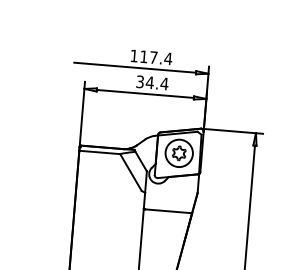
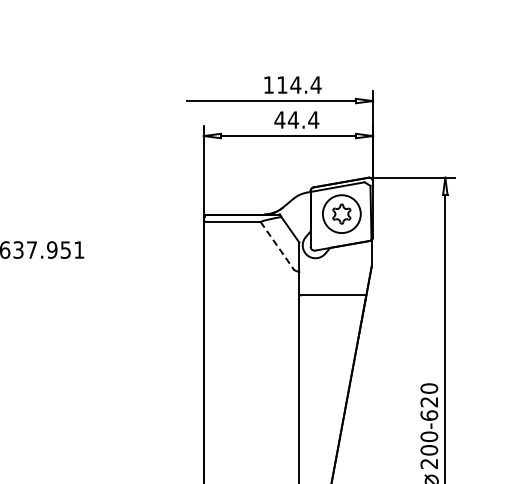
text: (153, 57) -> (295, 84), 117.4 -> 114.4
text: (139, 81) -> (279, 119), 34.4 -> 44.4
line: (130, 172) -> (277, 246), solid -> dashed

